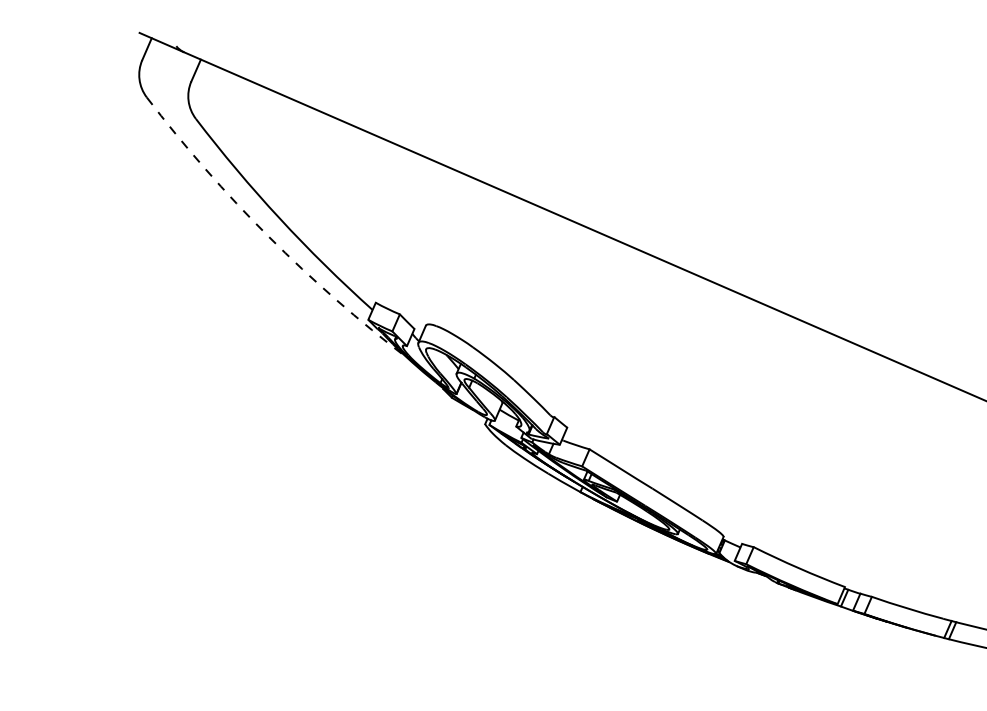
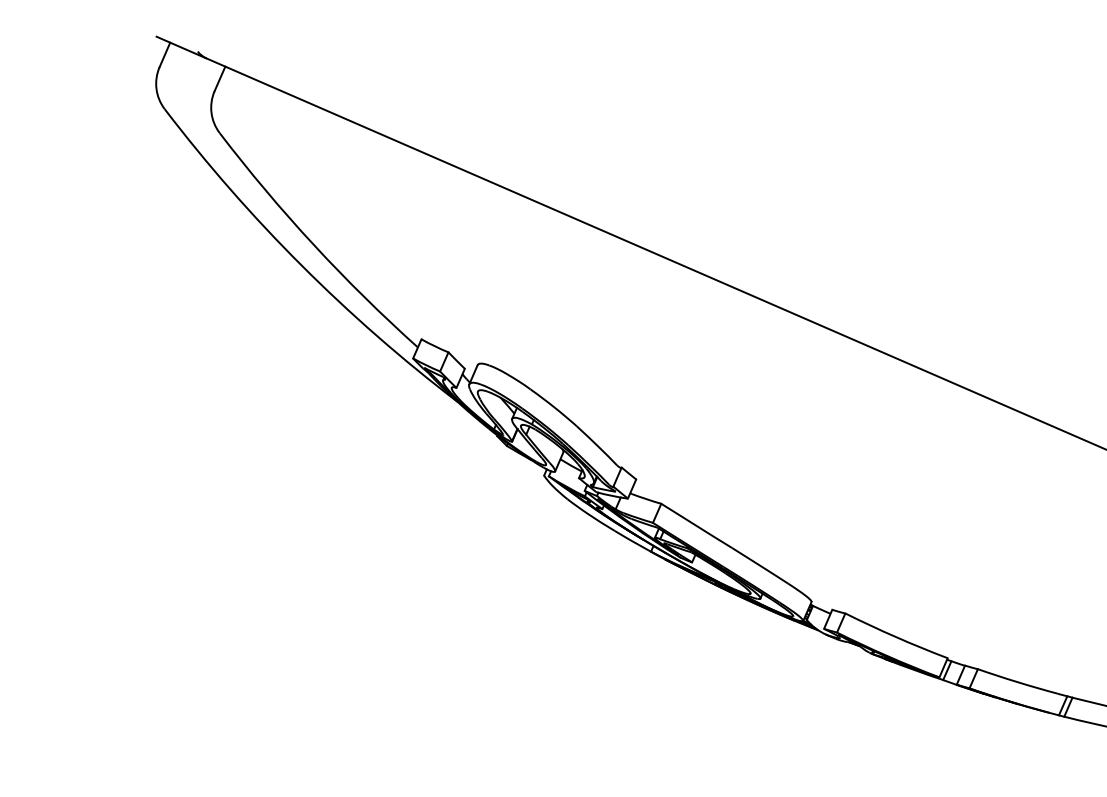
arc: (268, 236) -> (301, 265), dashed -> solid

